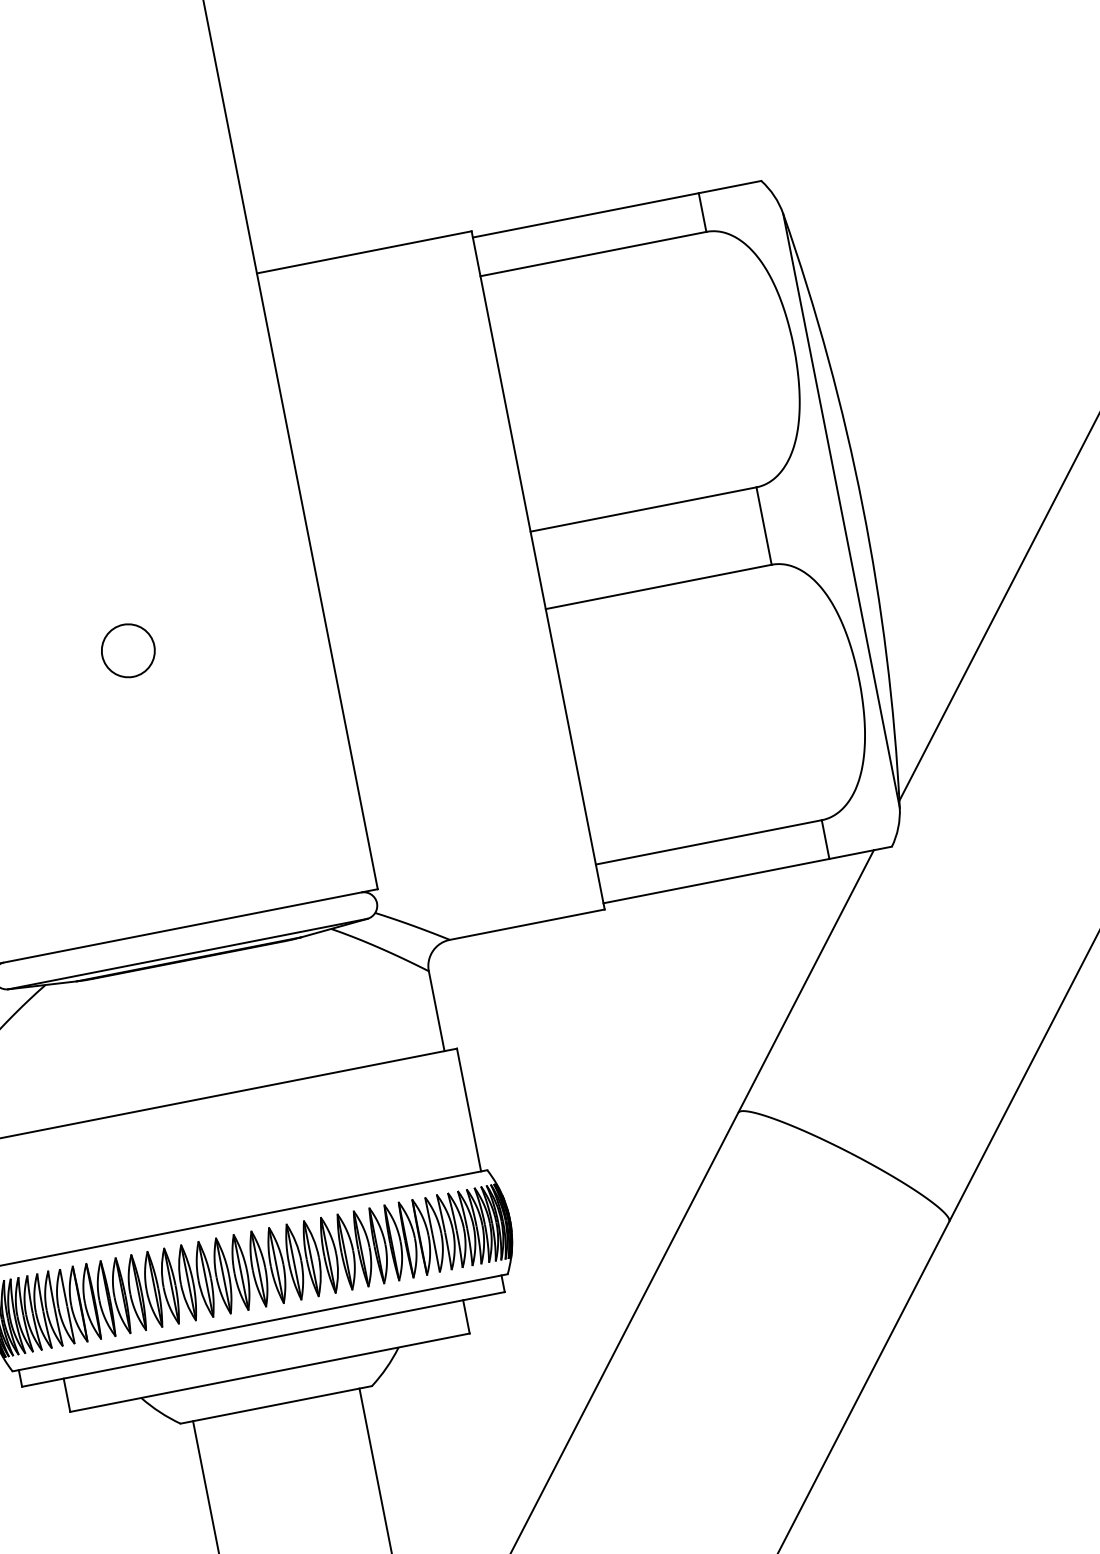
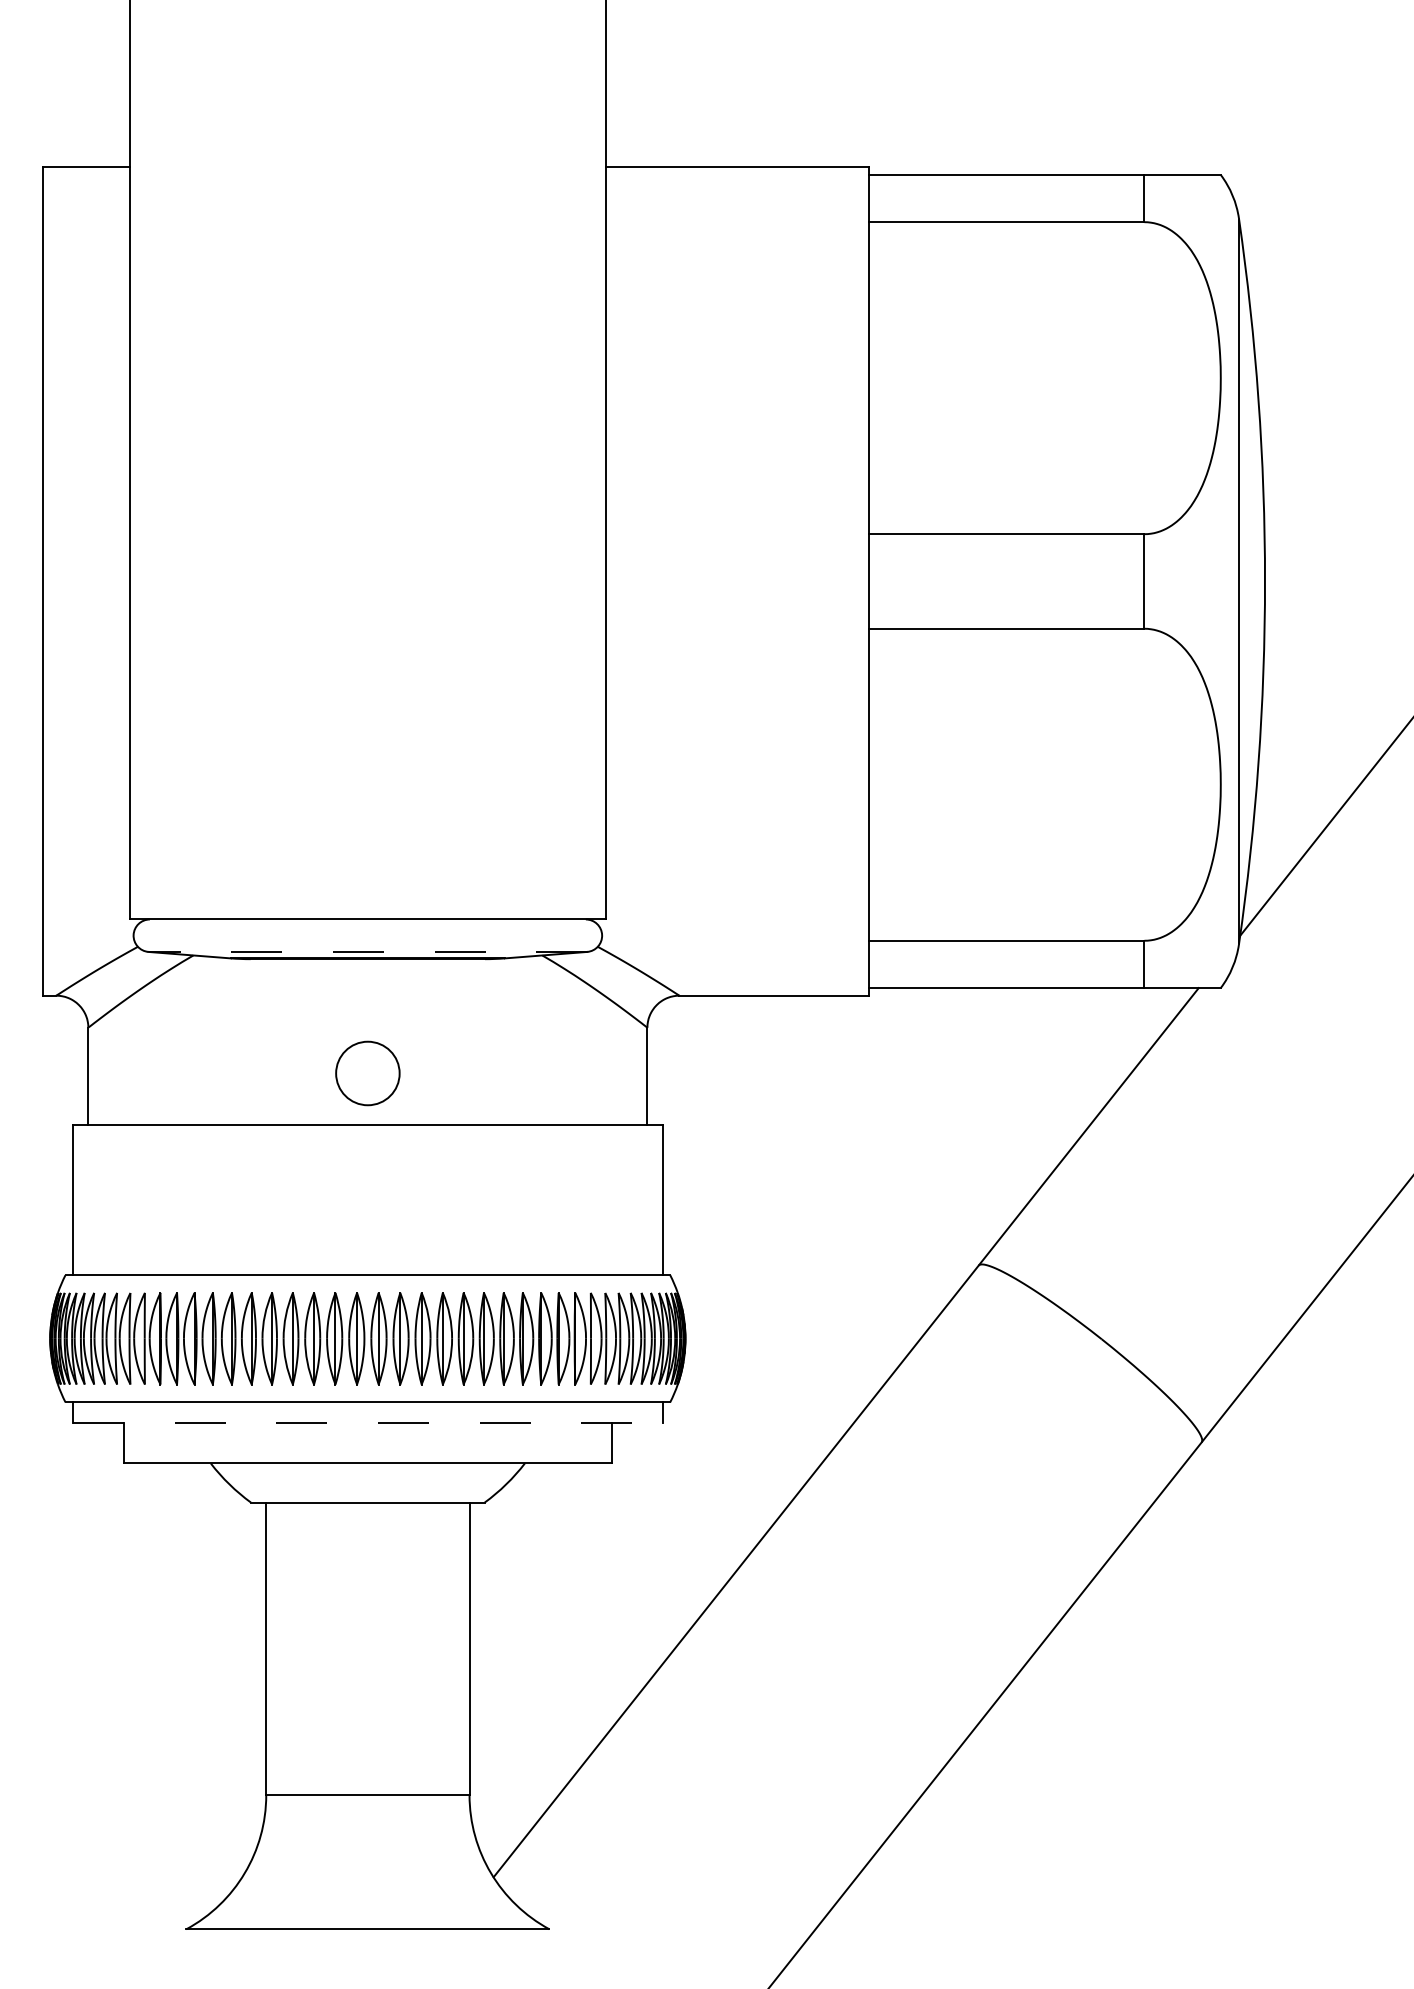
circle: (128, 650) -> (367, 1073), moved
line: (187, 953) -> (367, 951), solid -> dashed
line: (263, 1339) -> (367, 1422), solid -> dashed

